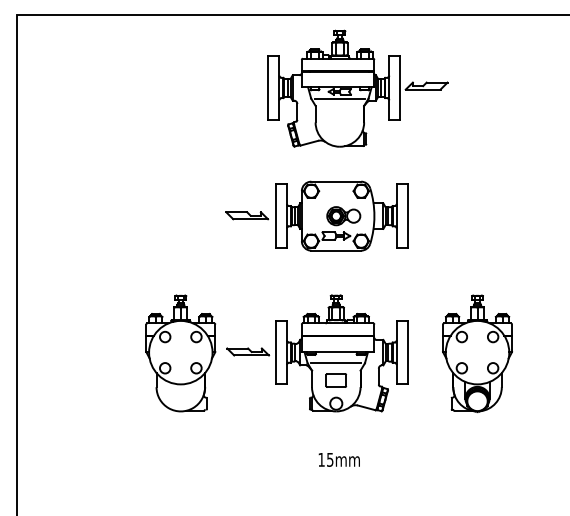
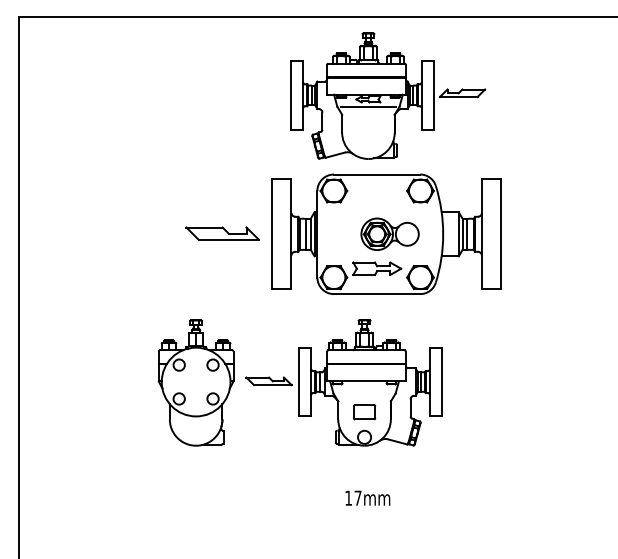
part: (316, 215) -> (343, 233), size x1.6
part: (477, 353) -> (517, 382), removed
line: (336, 363) -> (364, 393), removed
text: (330, 459) -> (358, 497), 15mm -> 17mm

